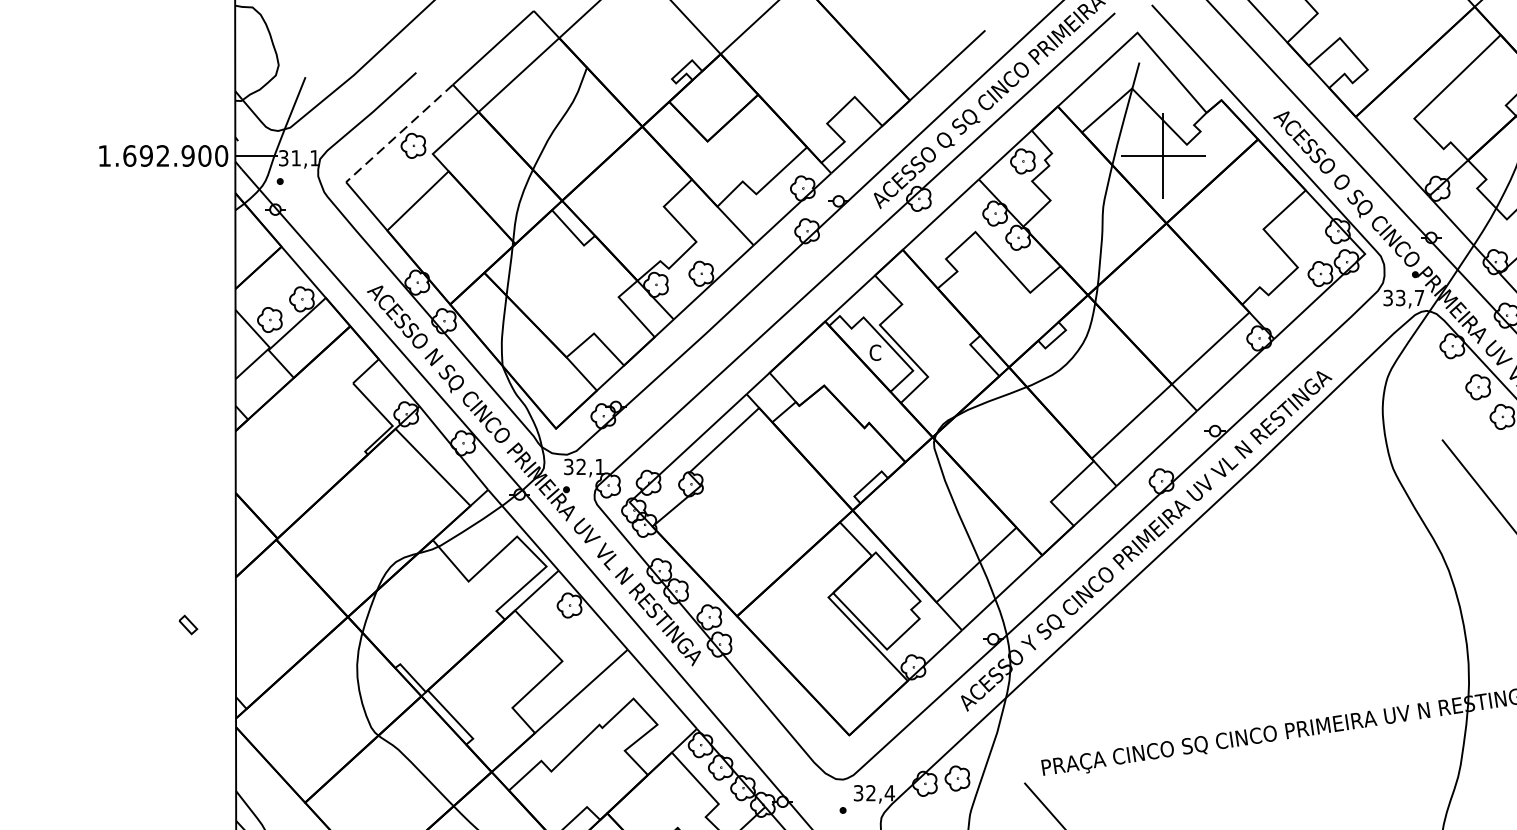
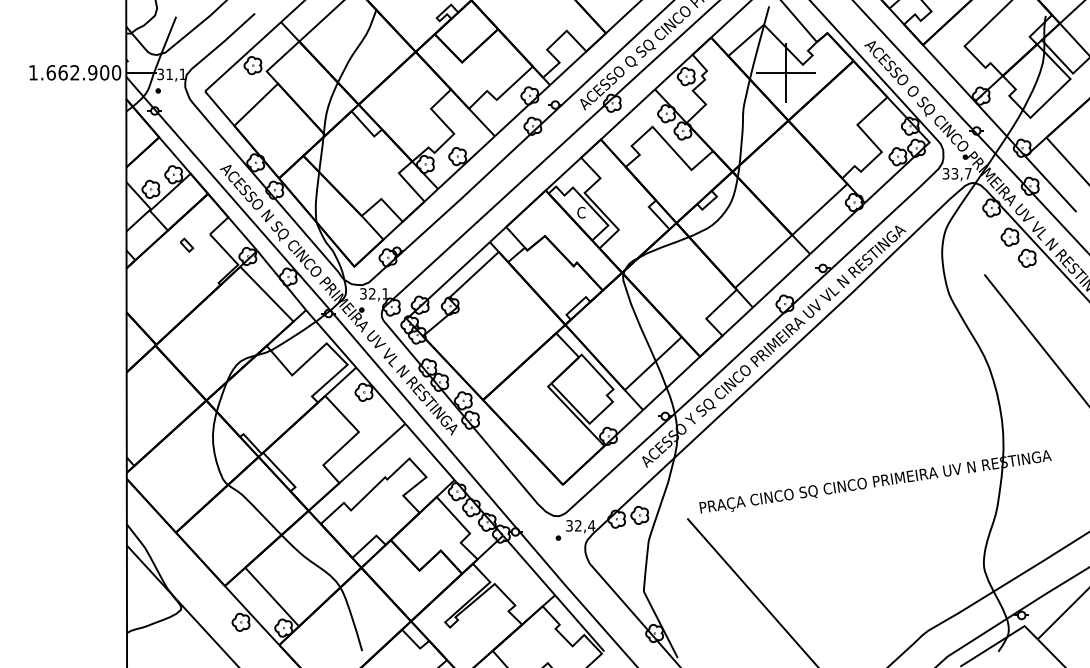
line: (398, 134) -> (242, 57), dashed -> solid
text: (145, 155) -> (62, 72), 1.692.900 -> 1.662.900
part: (189, 623) -> (187, 244), moved

